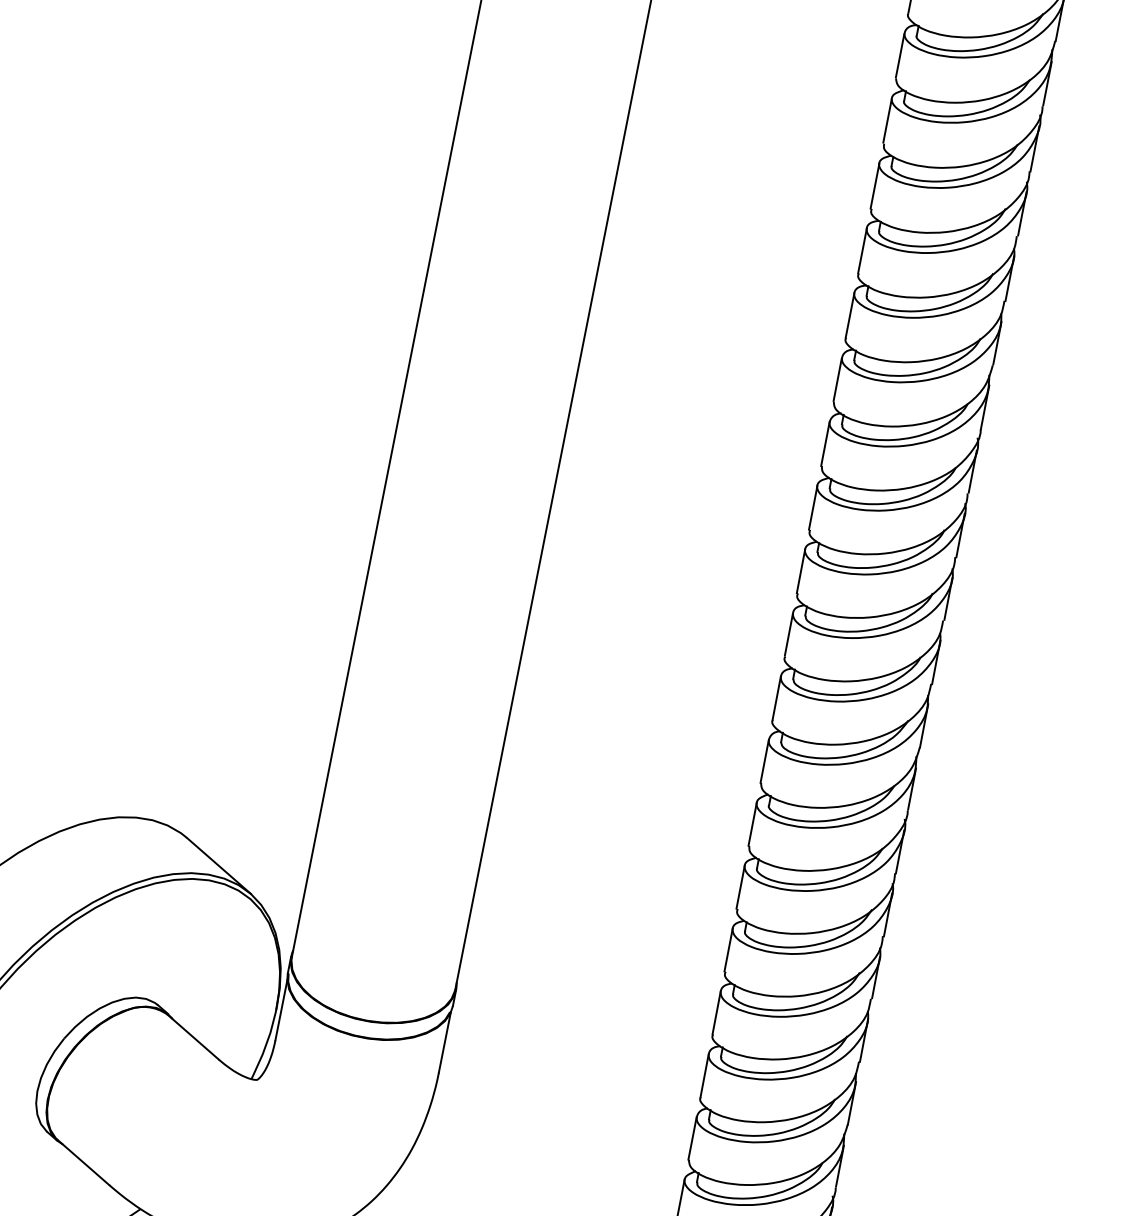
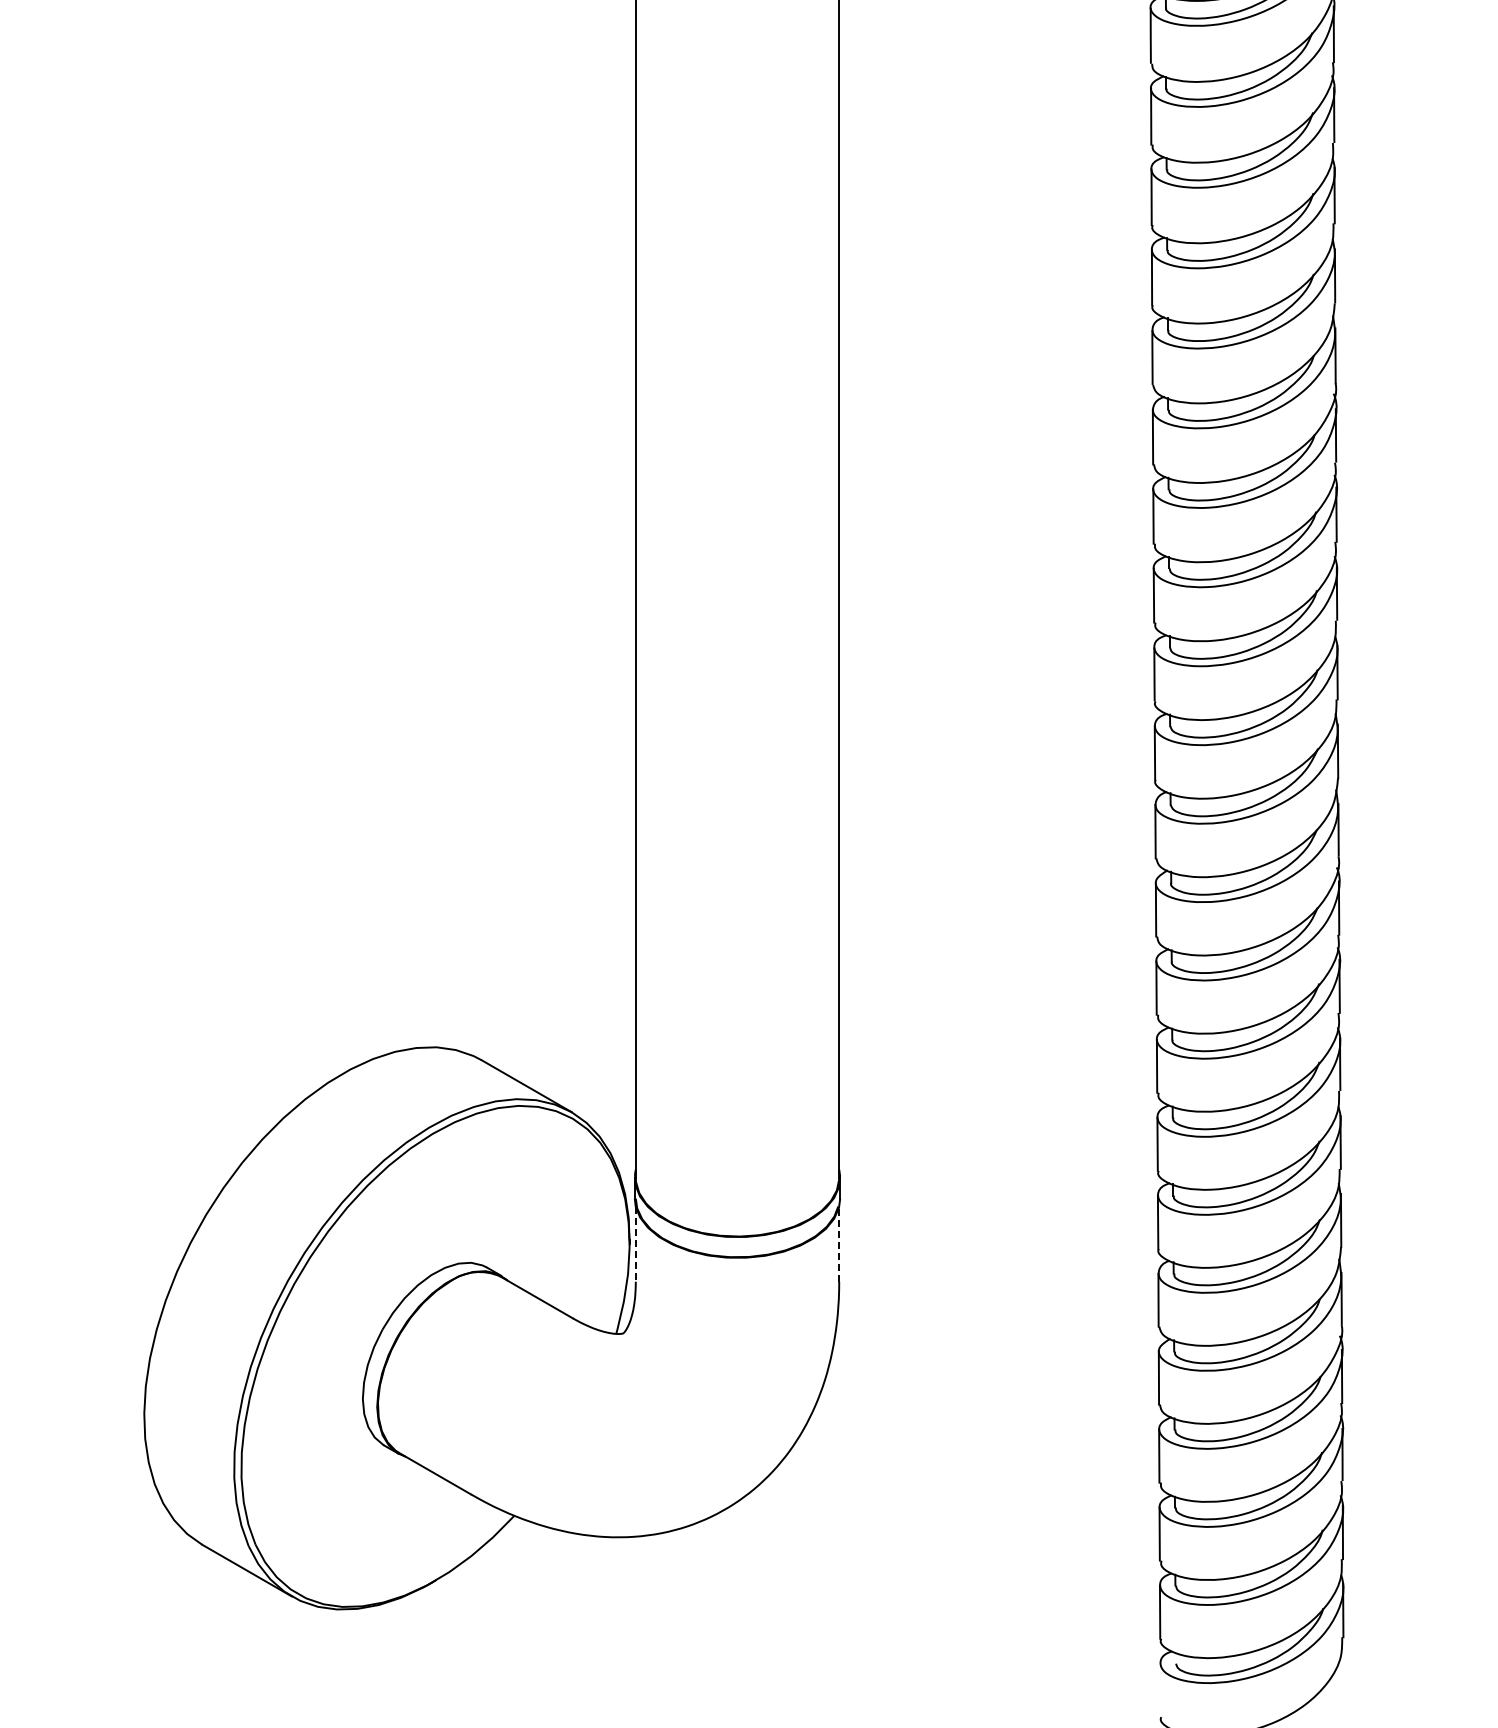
line: (281, 1010) -> (635, 1244), solid -> dashed
line: (445, 1042) -> (839, 1243), solid -> dashed

